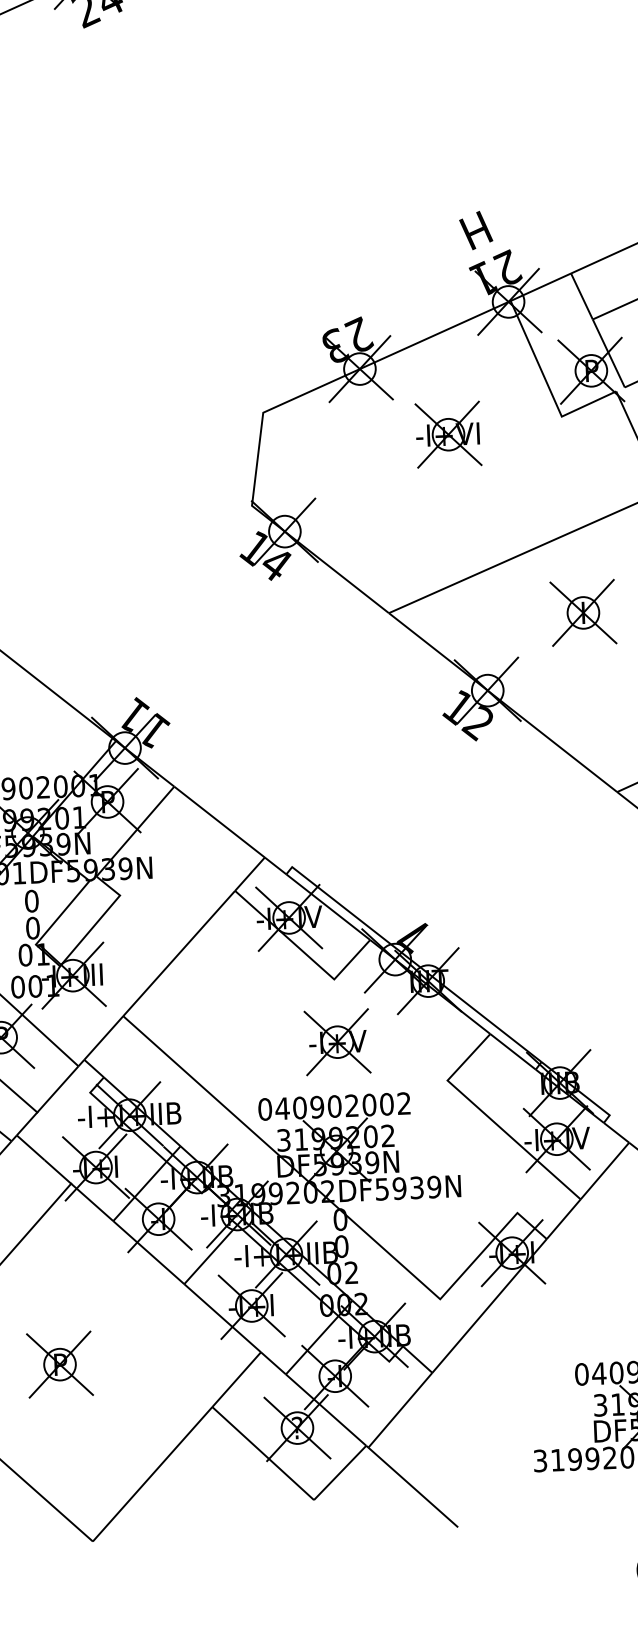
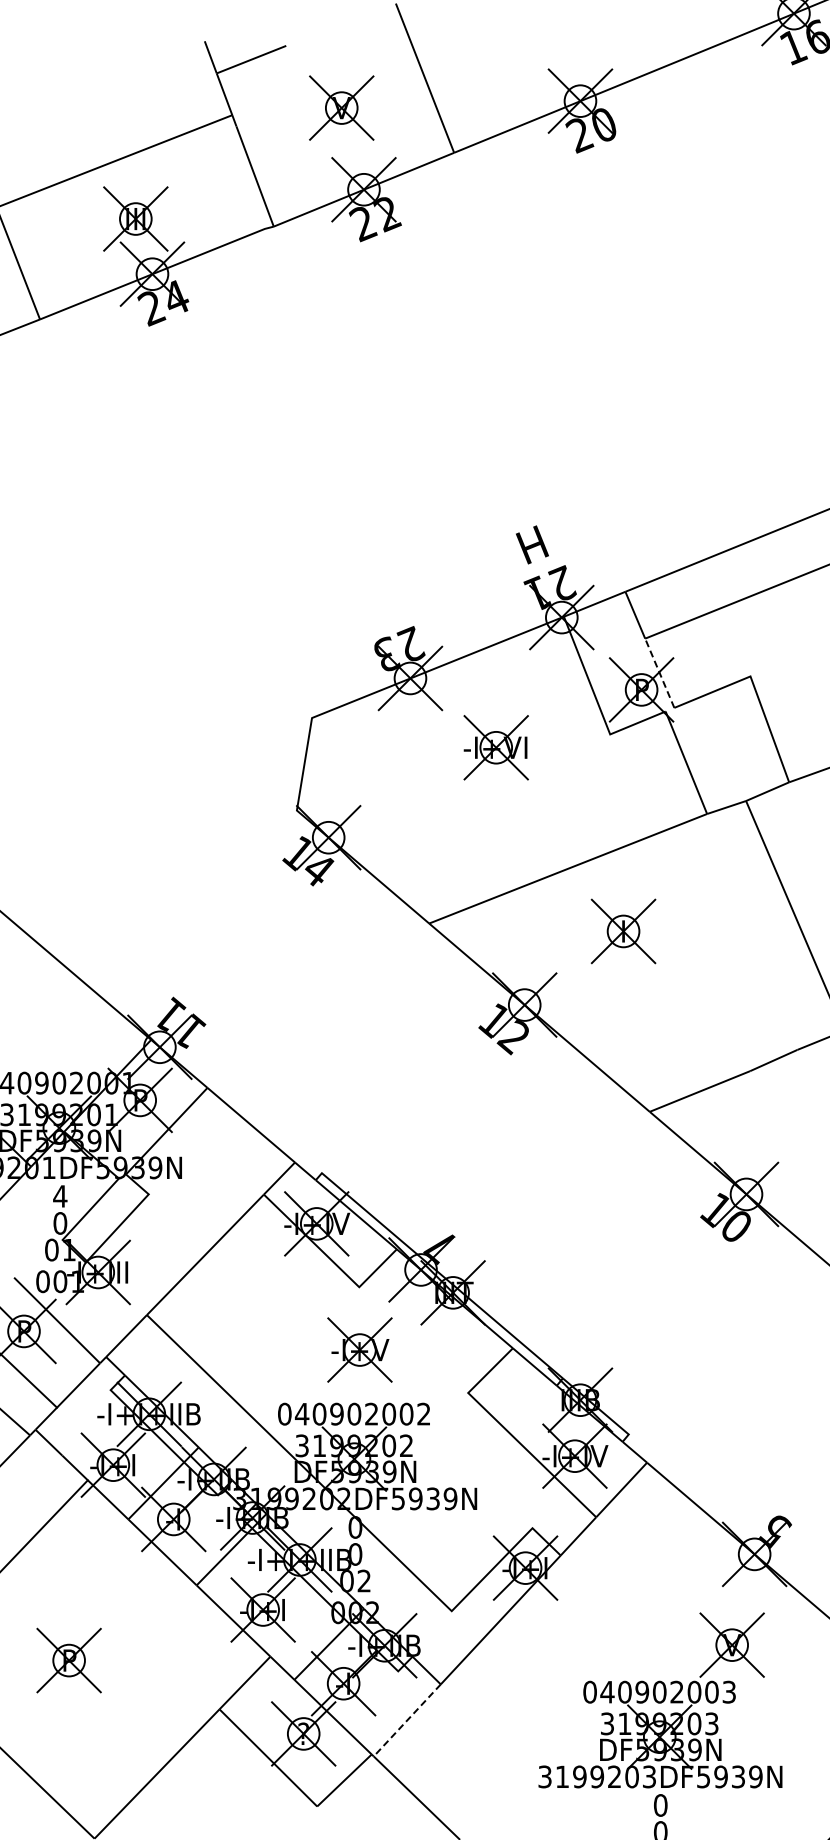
line: (608, 353) -> (659, 673), solid -> dashed
text: (31, 901) -> (60, 1196), 0 -> 4
line: (399, 1410) -> (406, 1720), solid -> dashed

